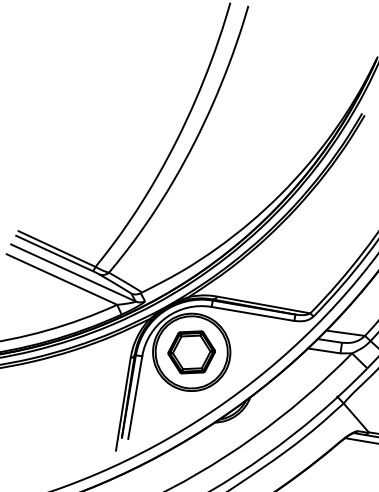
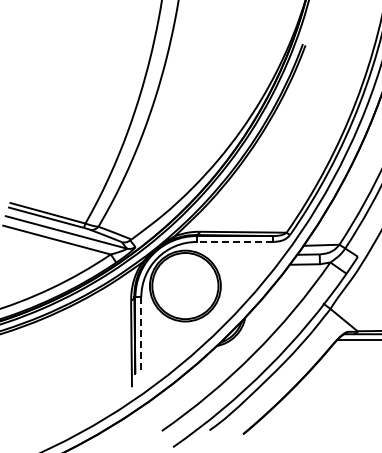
line: (252, 314) -> (234, 242), solid -> dashed
part: (191, 351) -> (185, 285), removed
line: (135, 398) -> (141, 336), solid -> dashed

